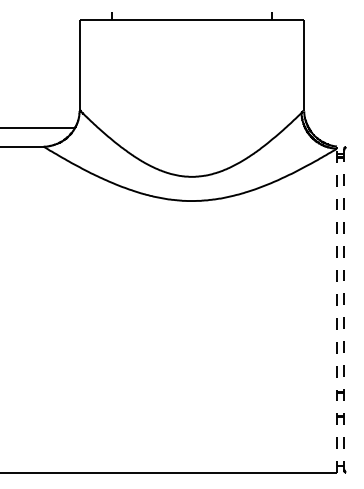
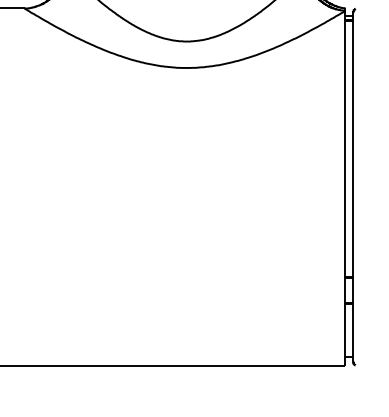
line: (343, 309) -> (352, 186), dashed -> solid
line: (336, 310) -> (345, 187), dashed -> solid

